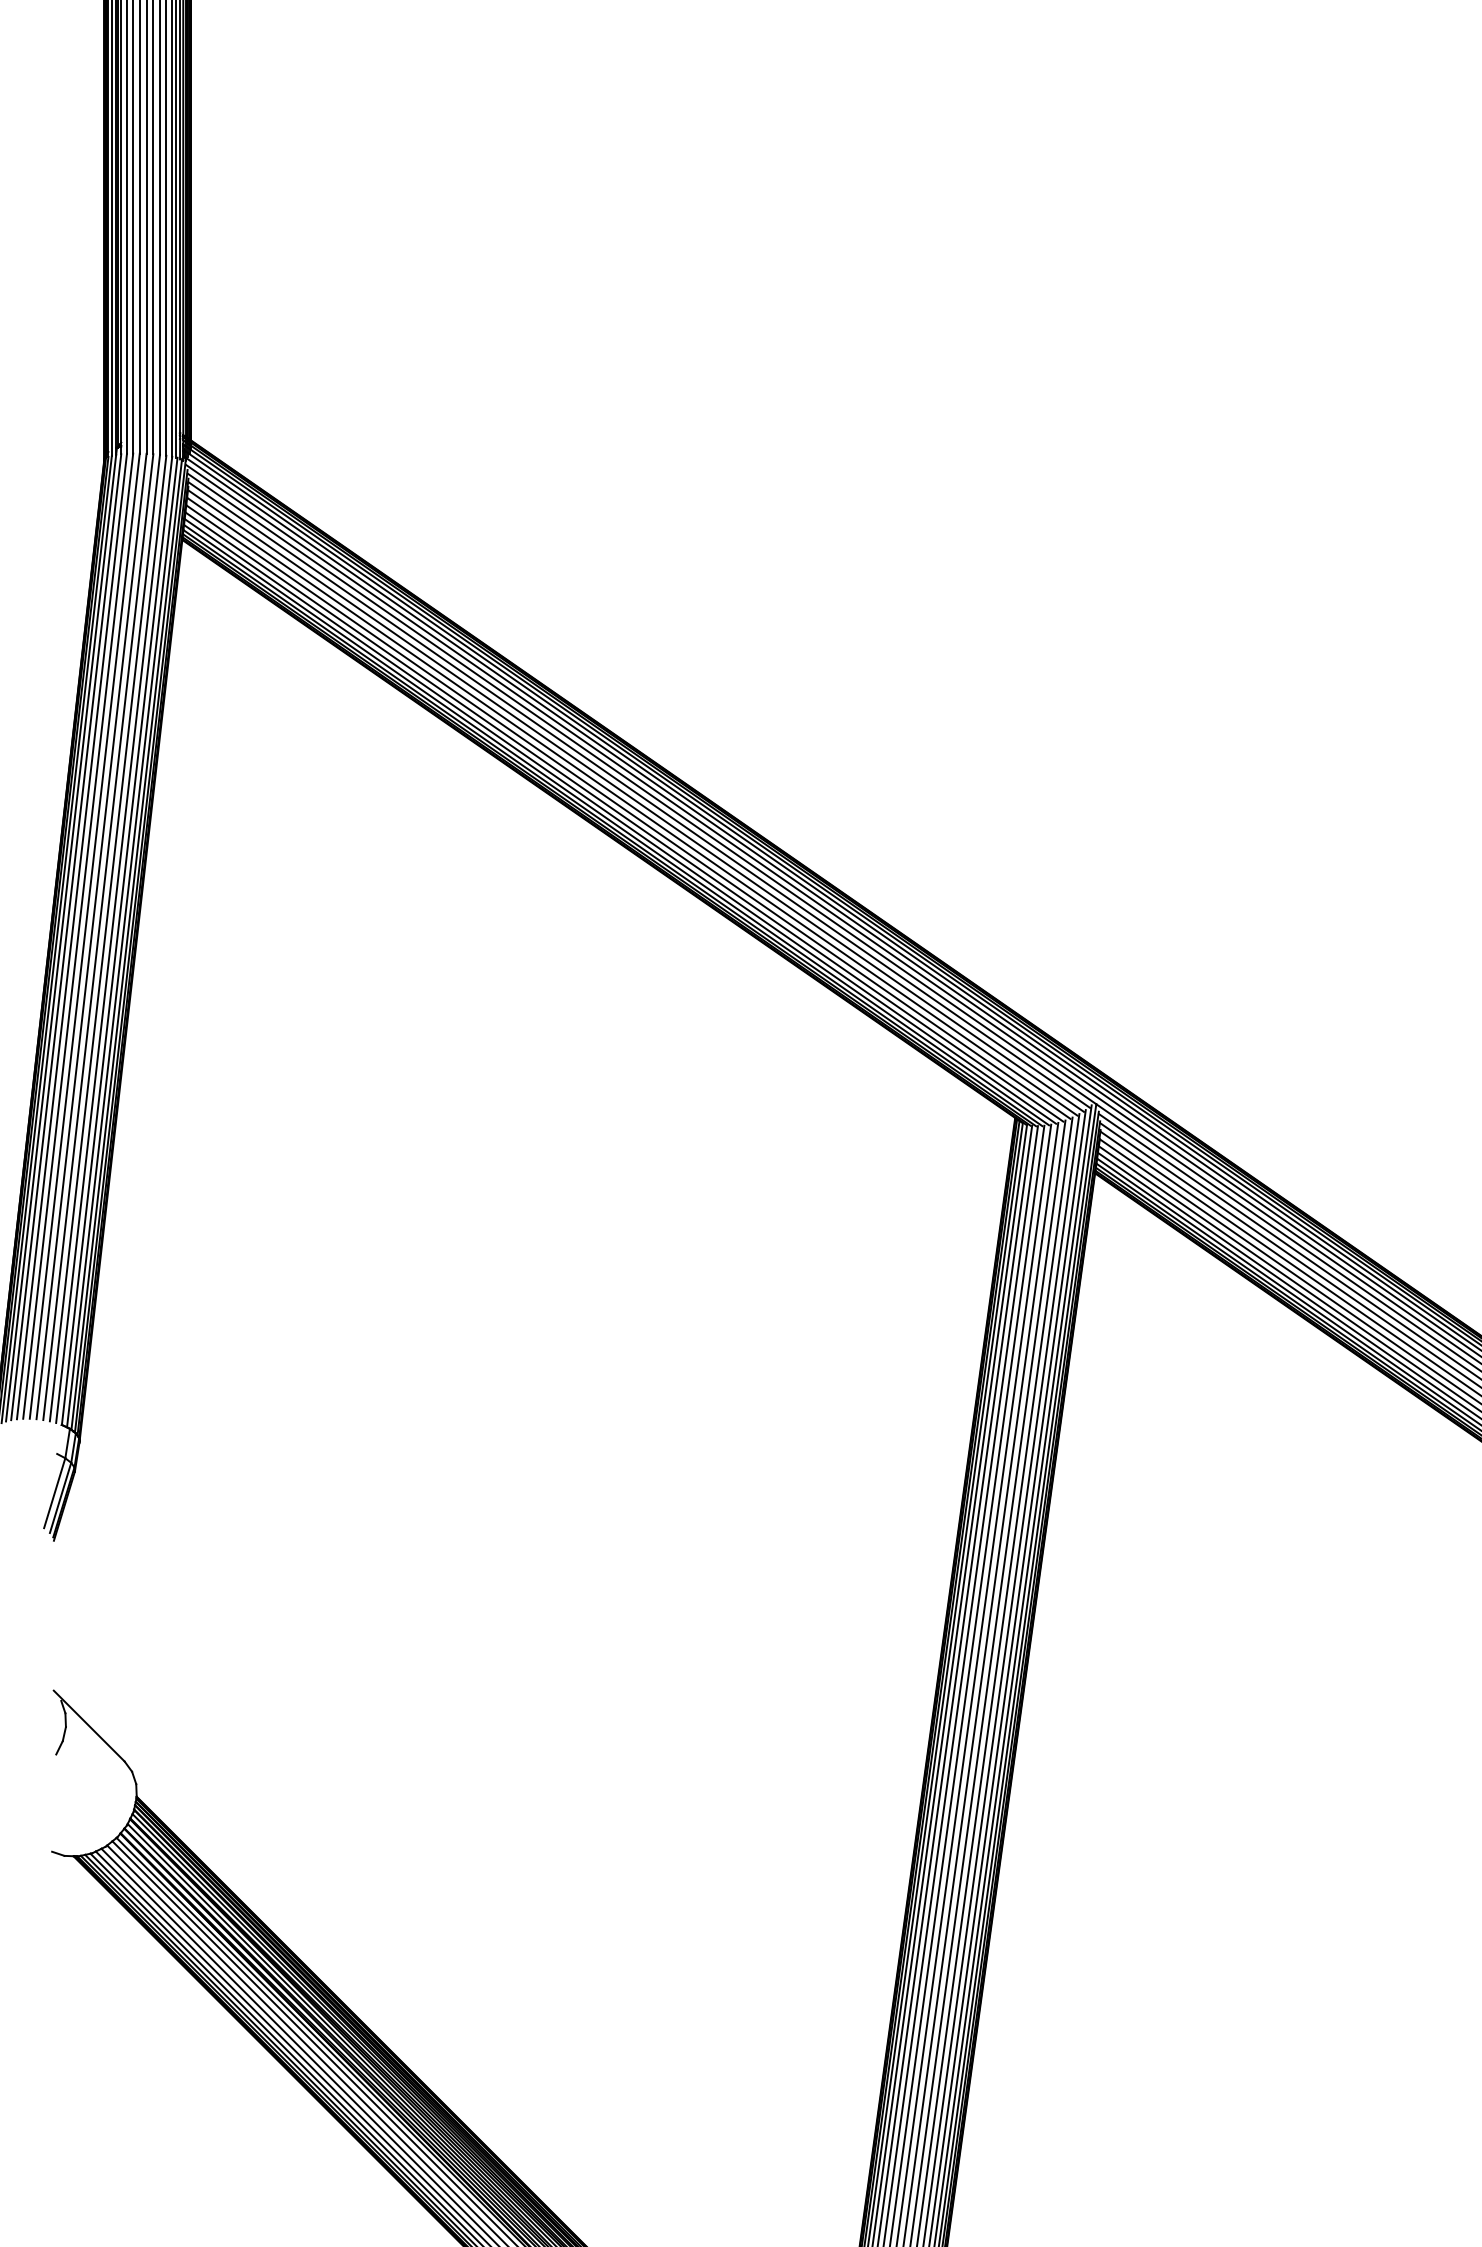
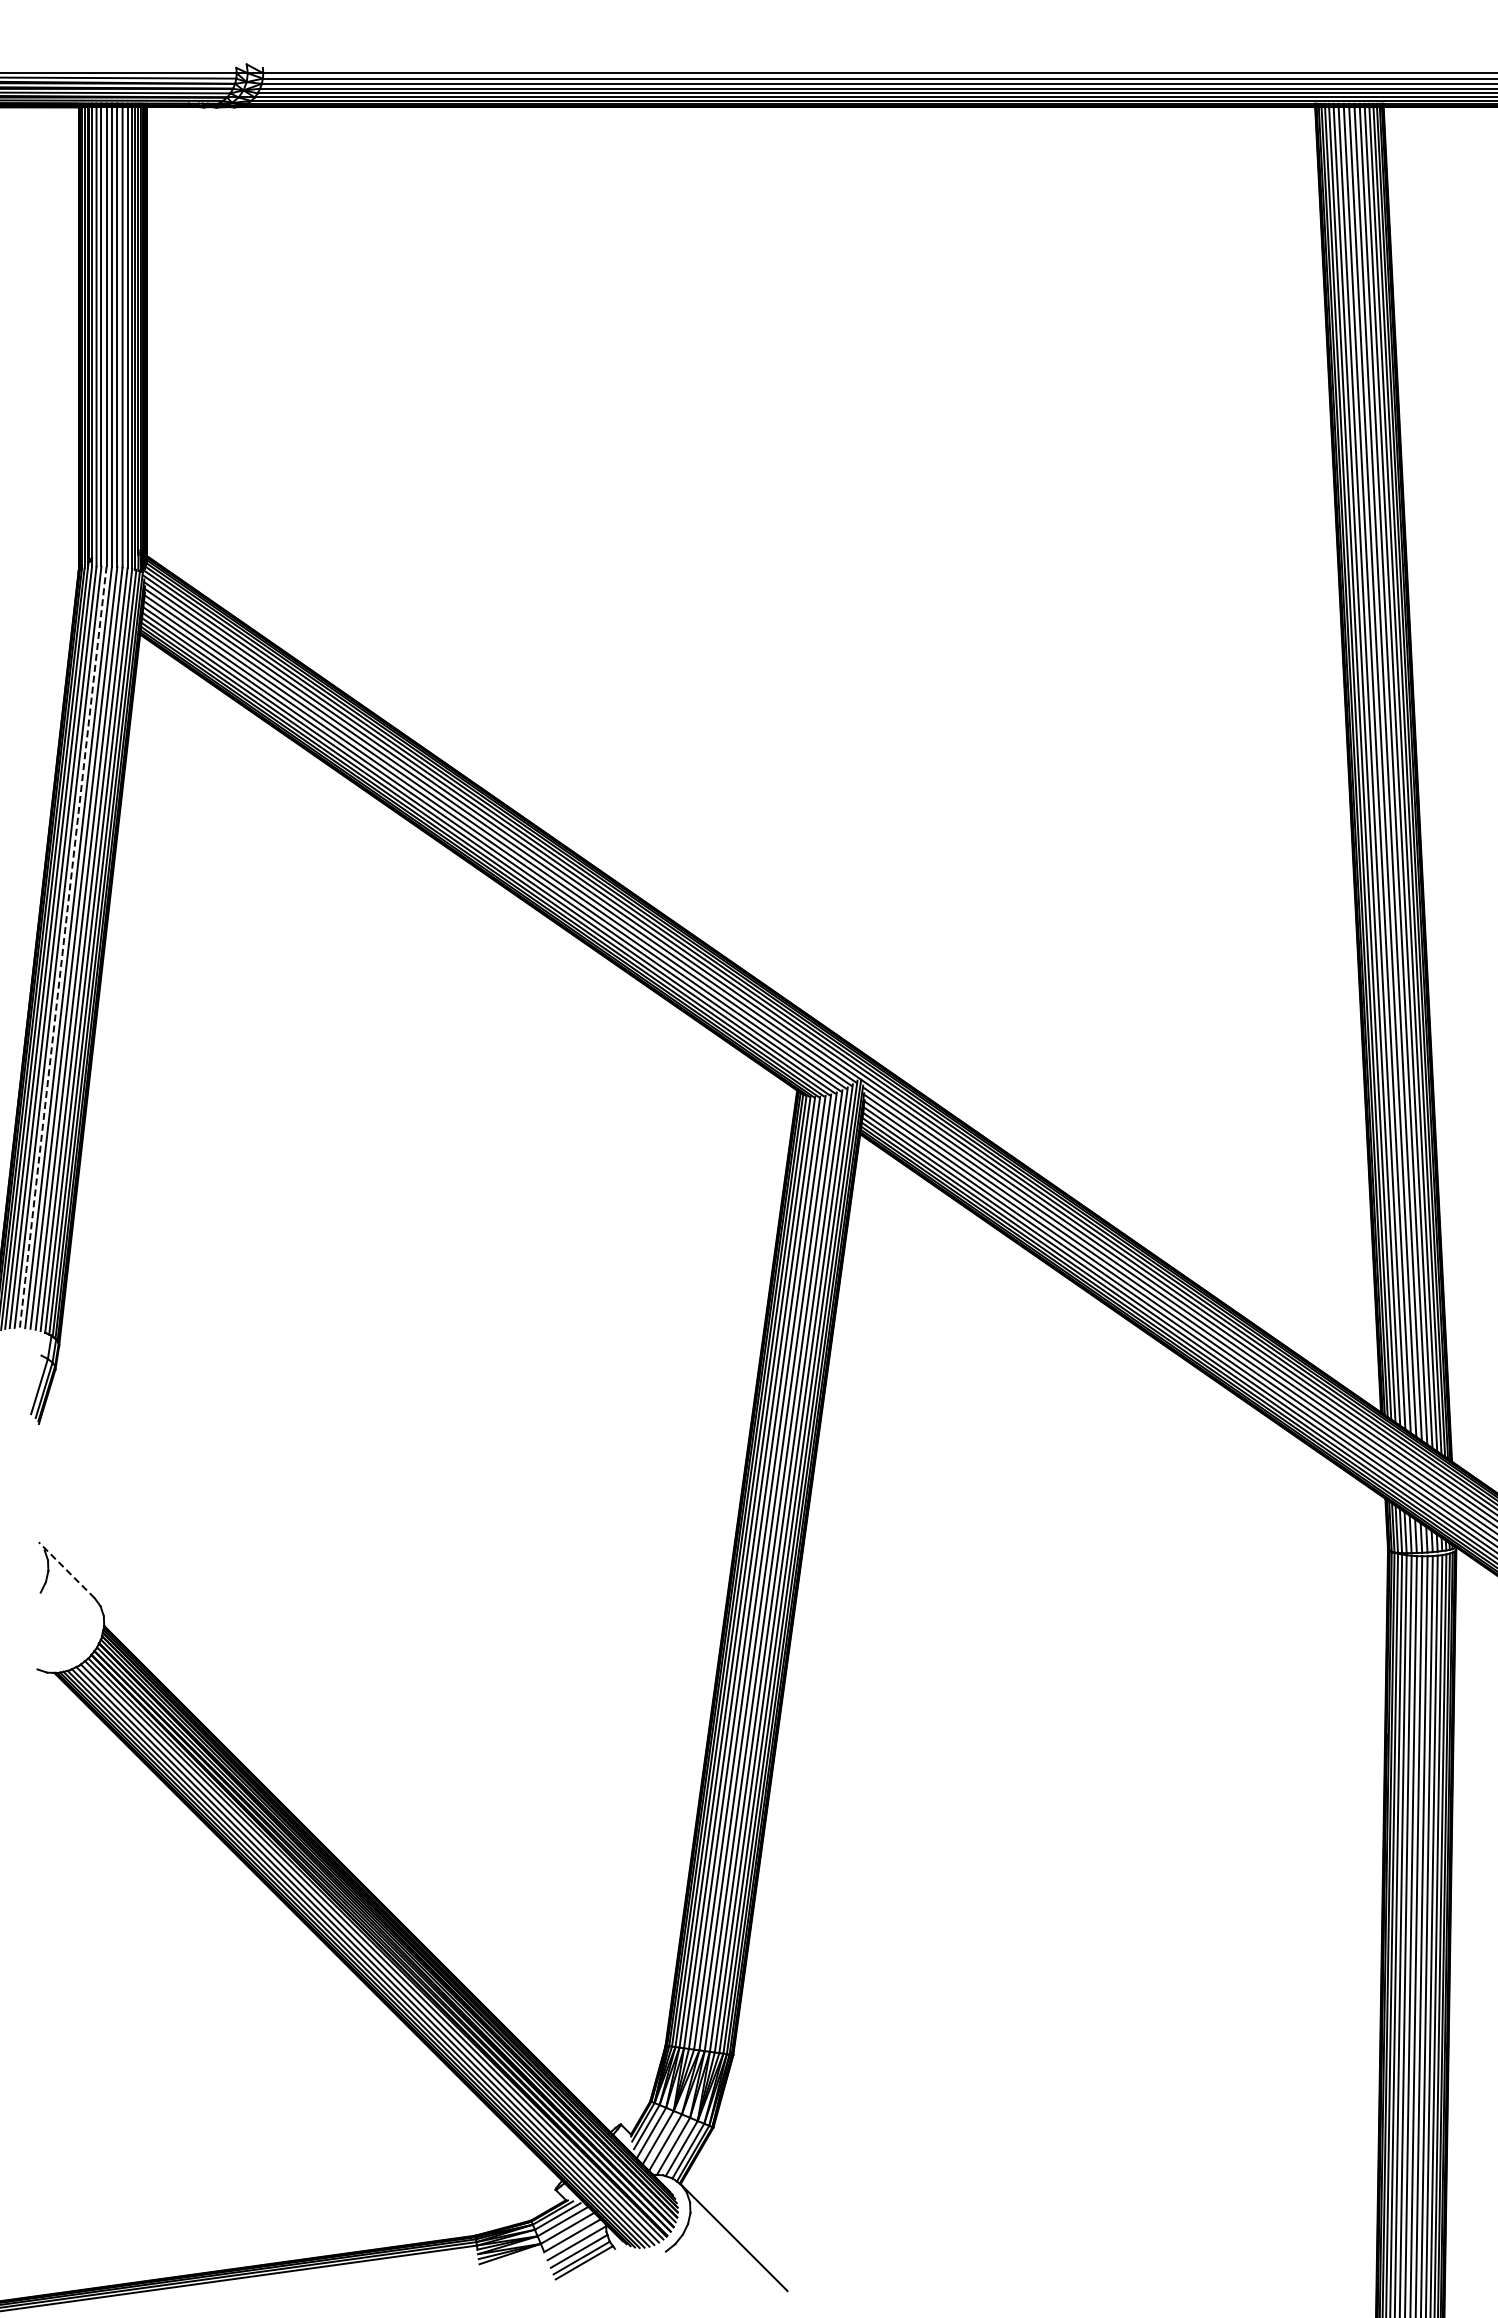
line: (85, 936) -> (63, 947), solid -> dashed
line: (88, 1726) -> (66, 1570), solid -> dashed

